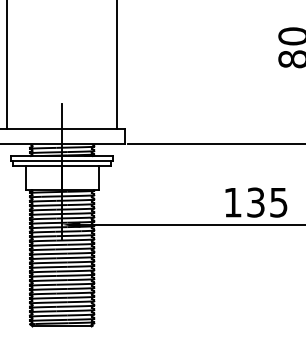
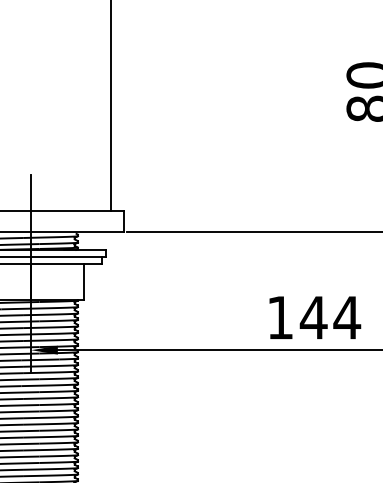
text: (267, 202) -> (330, 317), 135 -> 144

